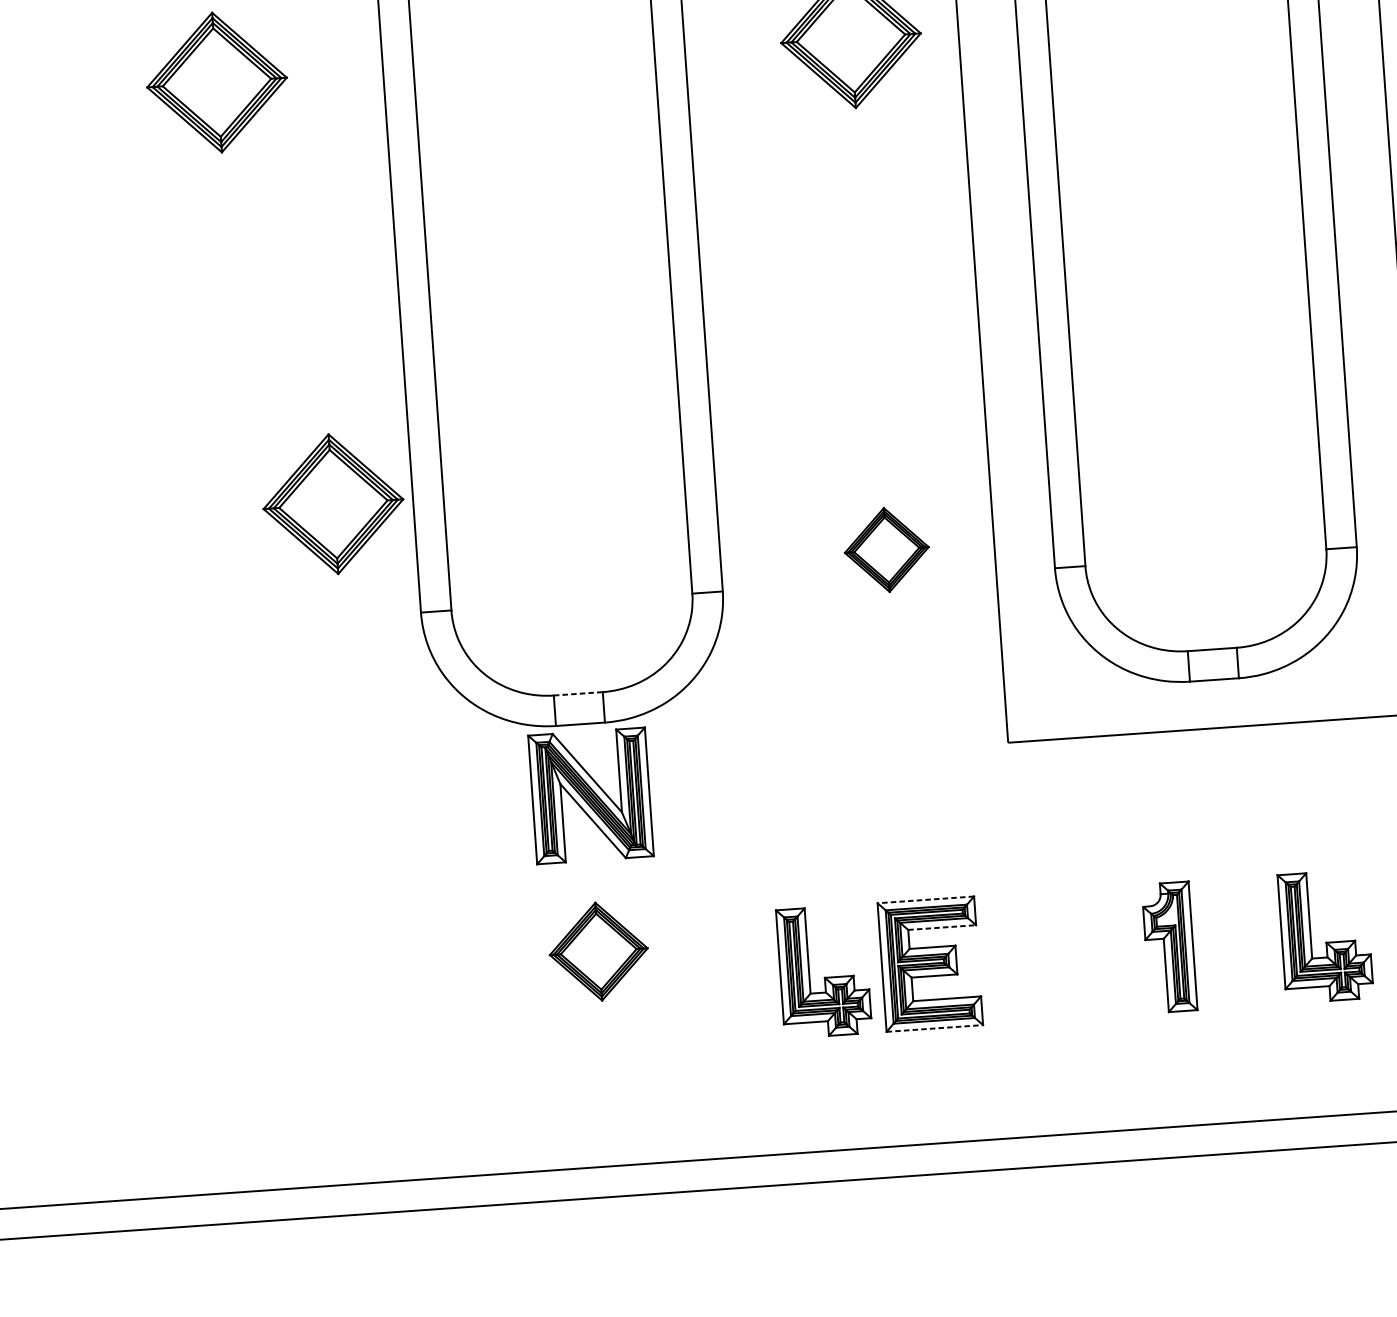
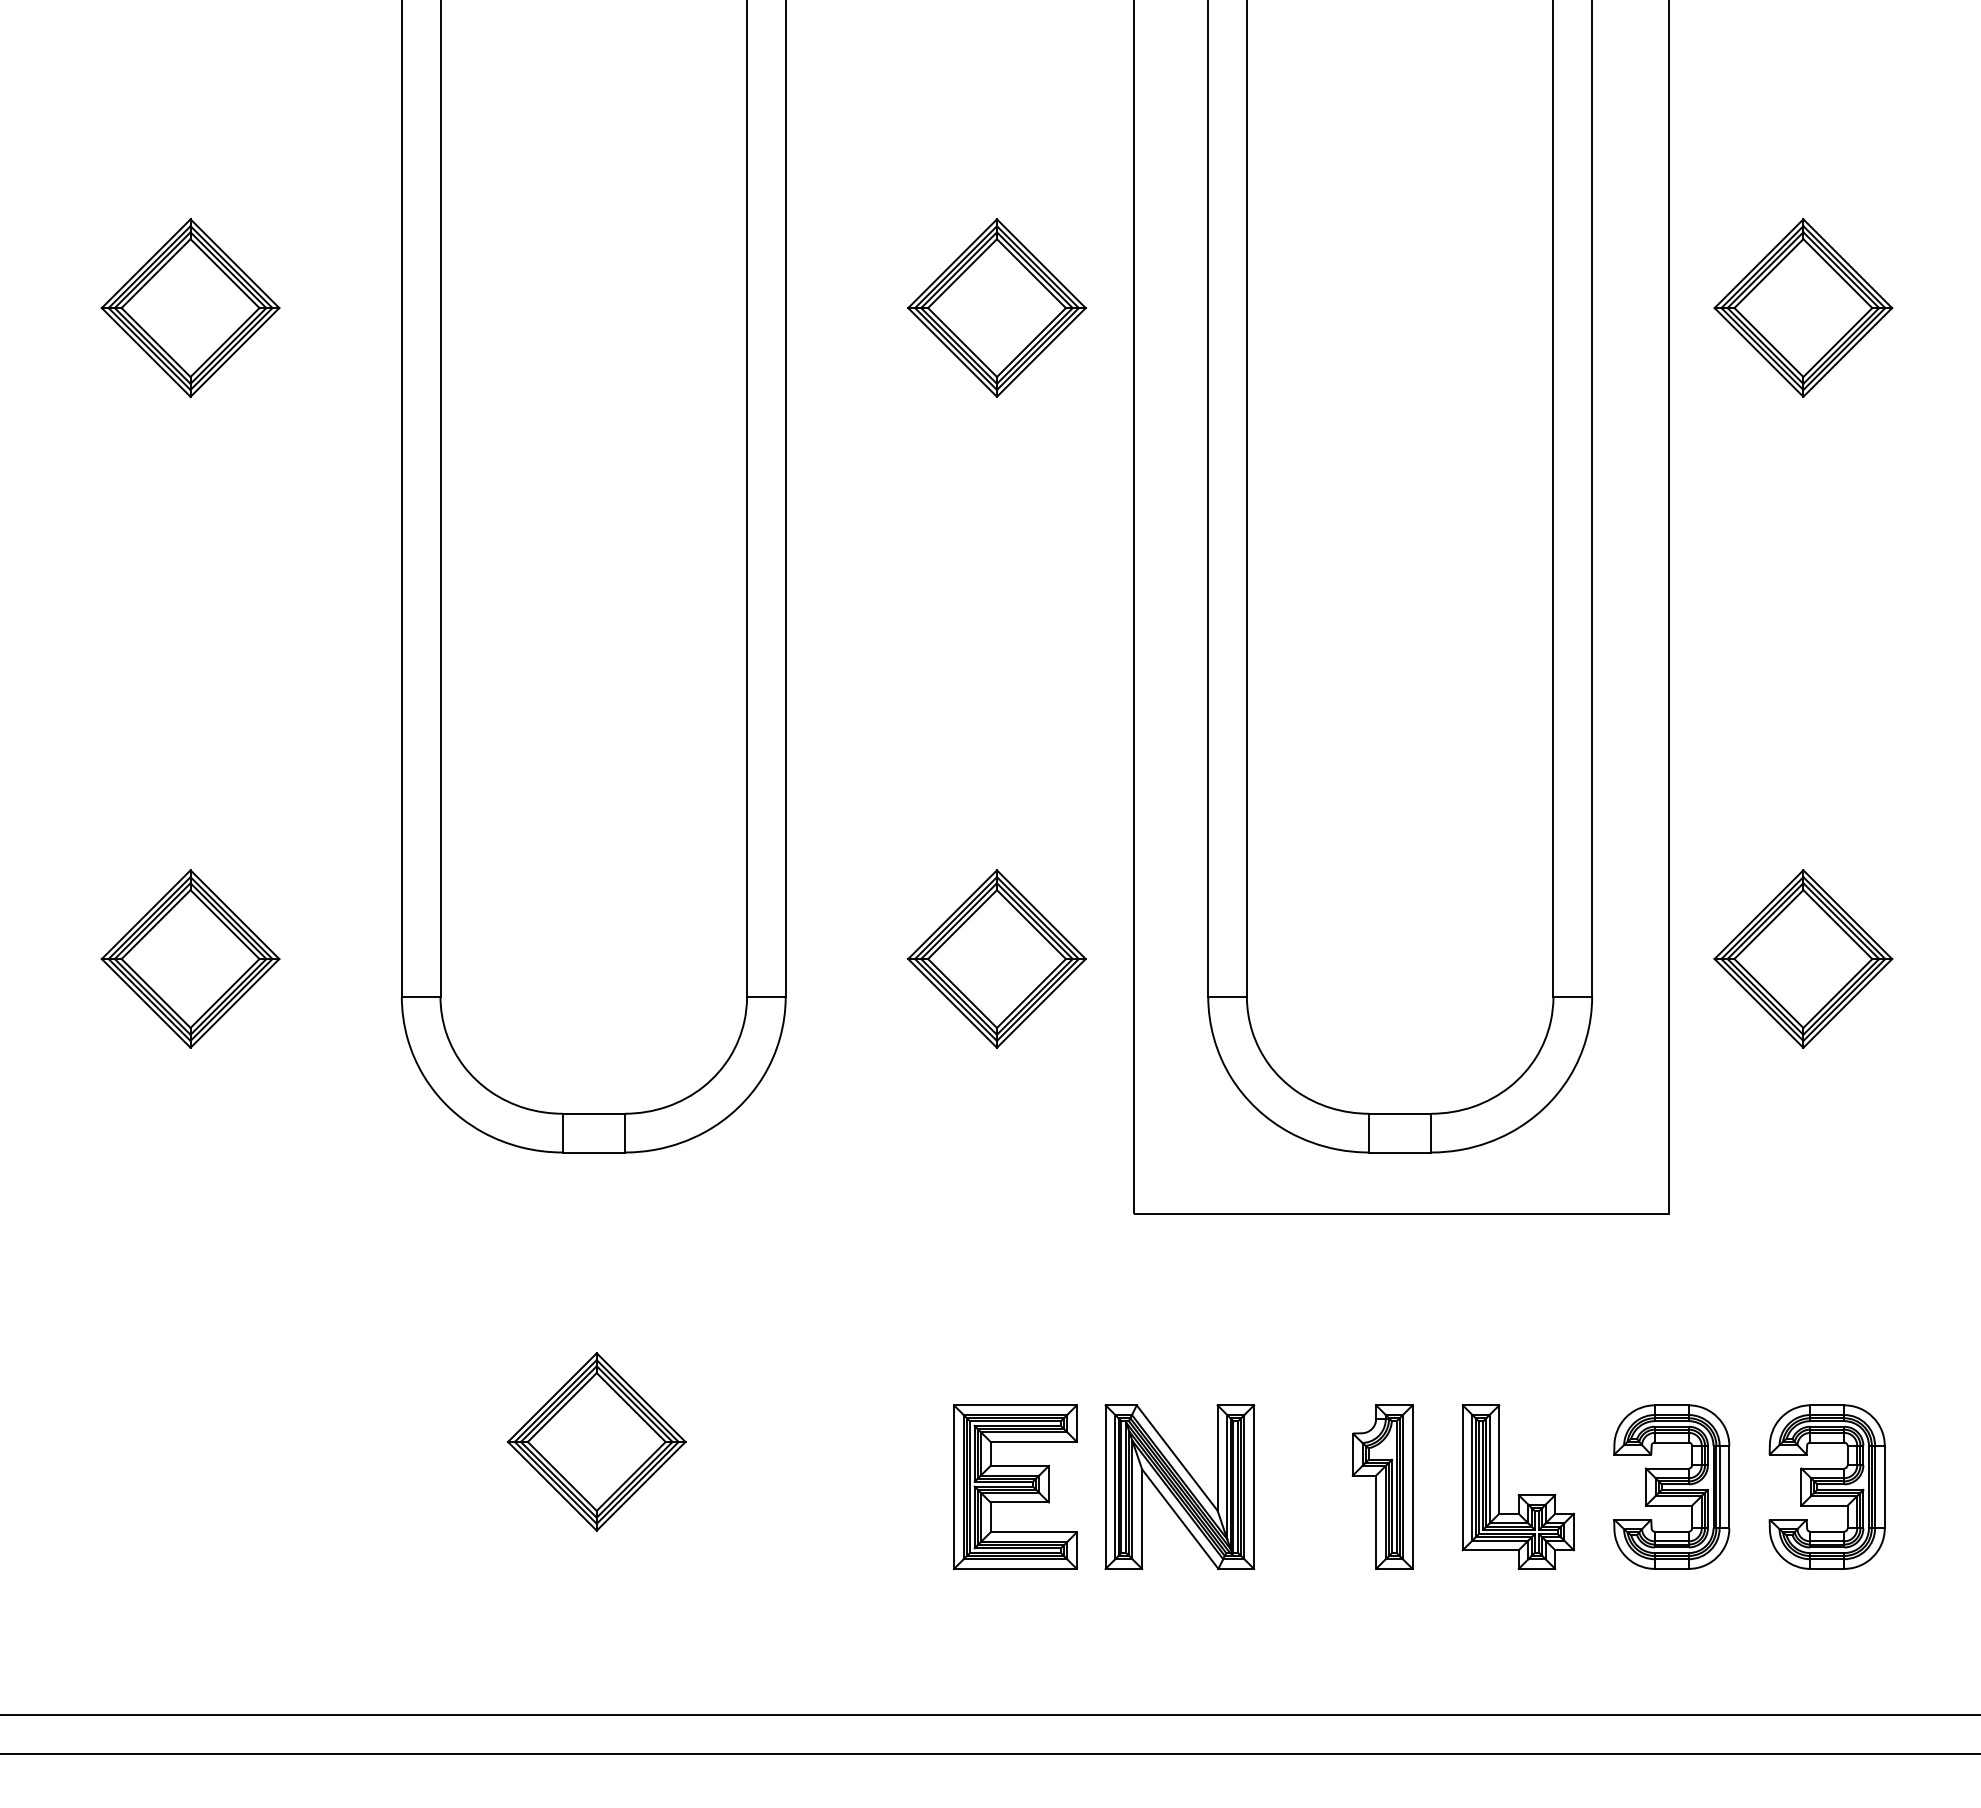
part: (333, 503) -> (190, 958), moved
part: (886, 549) -> (996, 958), size x1.67
line: (578, 693) -> (594, 1113), dashed -> solid
part: (590, 795) -> (1179, 1486), moved
line: (925, 900) -> (1014, 1405), dashed -> solid
line: (942, 927) -> (1034, 1441), dashed -> solid
part: (1169, 946) -> (1382, 1486), moved
part: (598, 951) -> (596, 1441), size x1.43
part: (824, 977) -> (880, 1494), removed
line: (934, 1028) -> (1015, 1568), dashed -> solid

